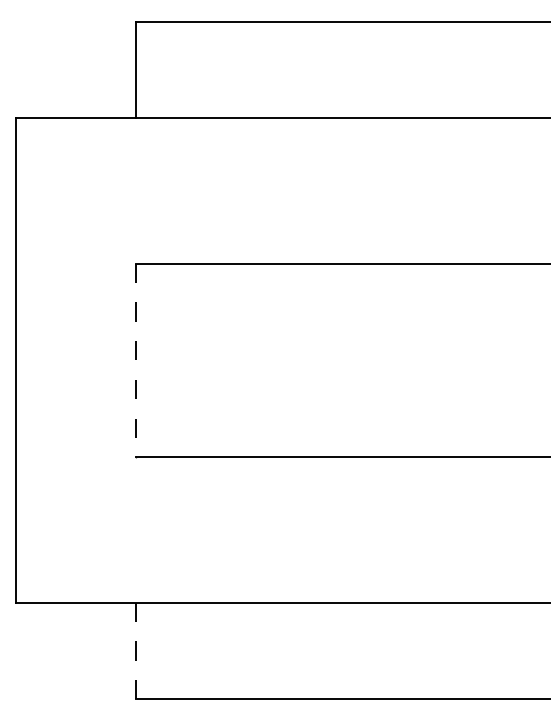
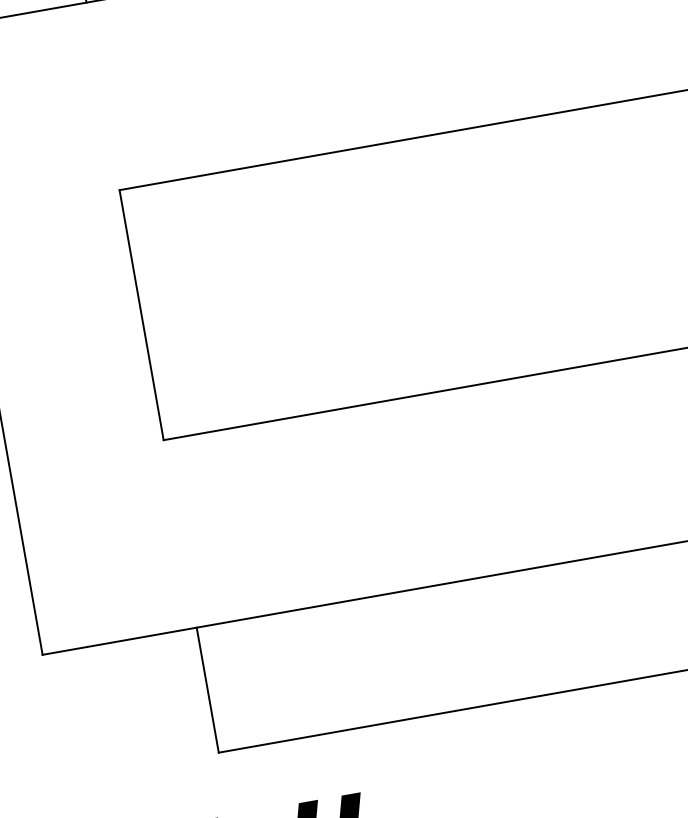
line: (135, 360) -> (141, 315), dashed -> solid
line: (135, 651) -> (207, 690), dashed -> solid

